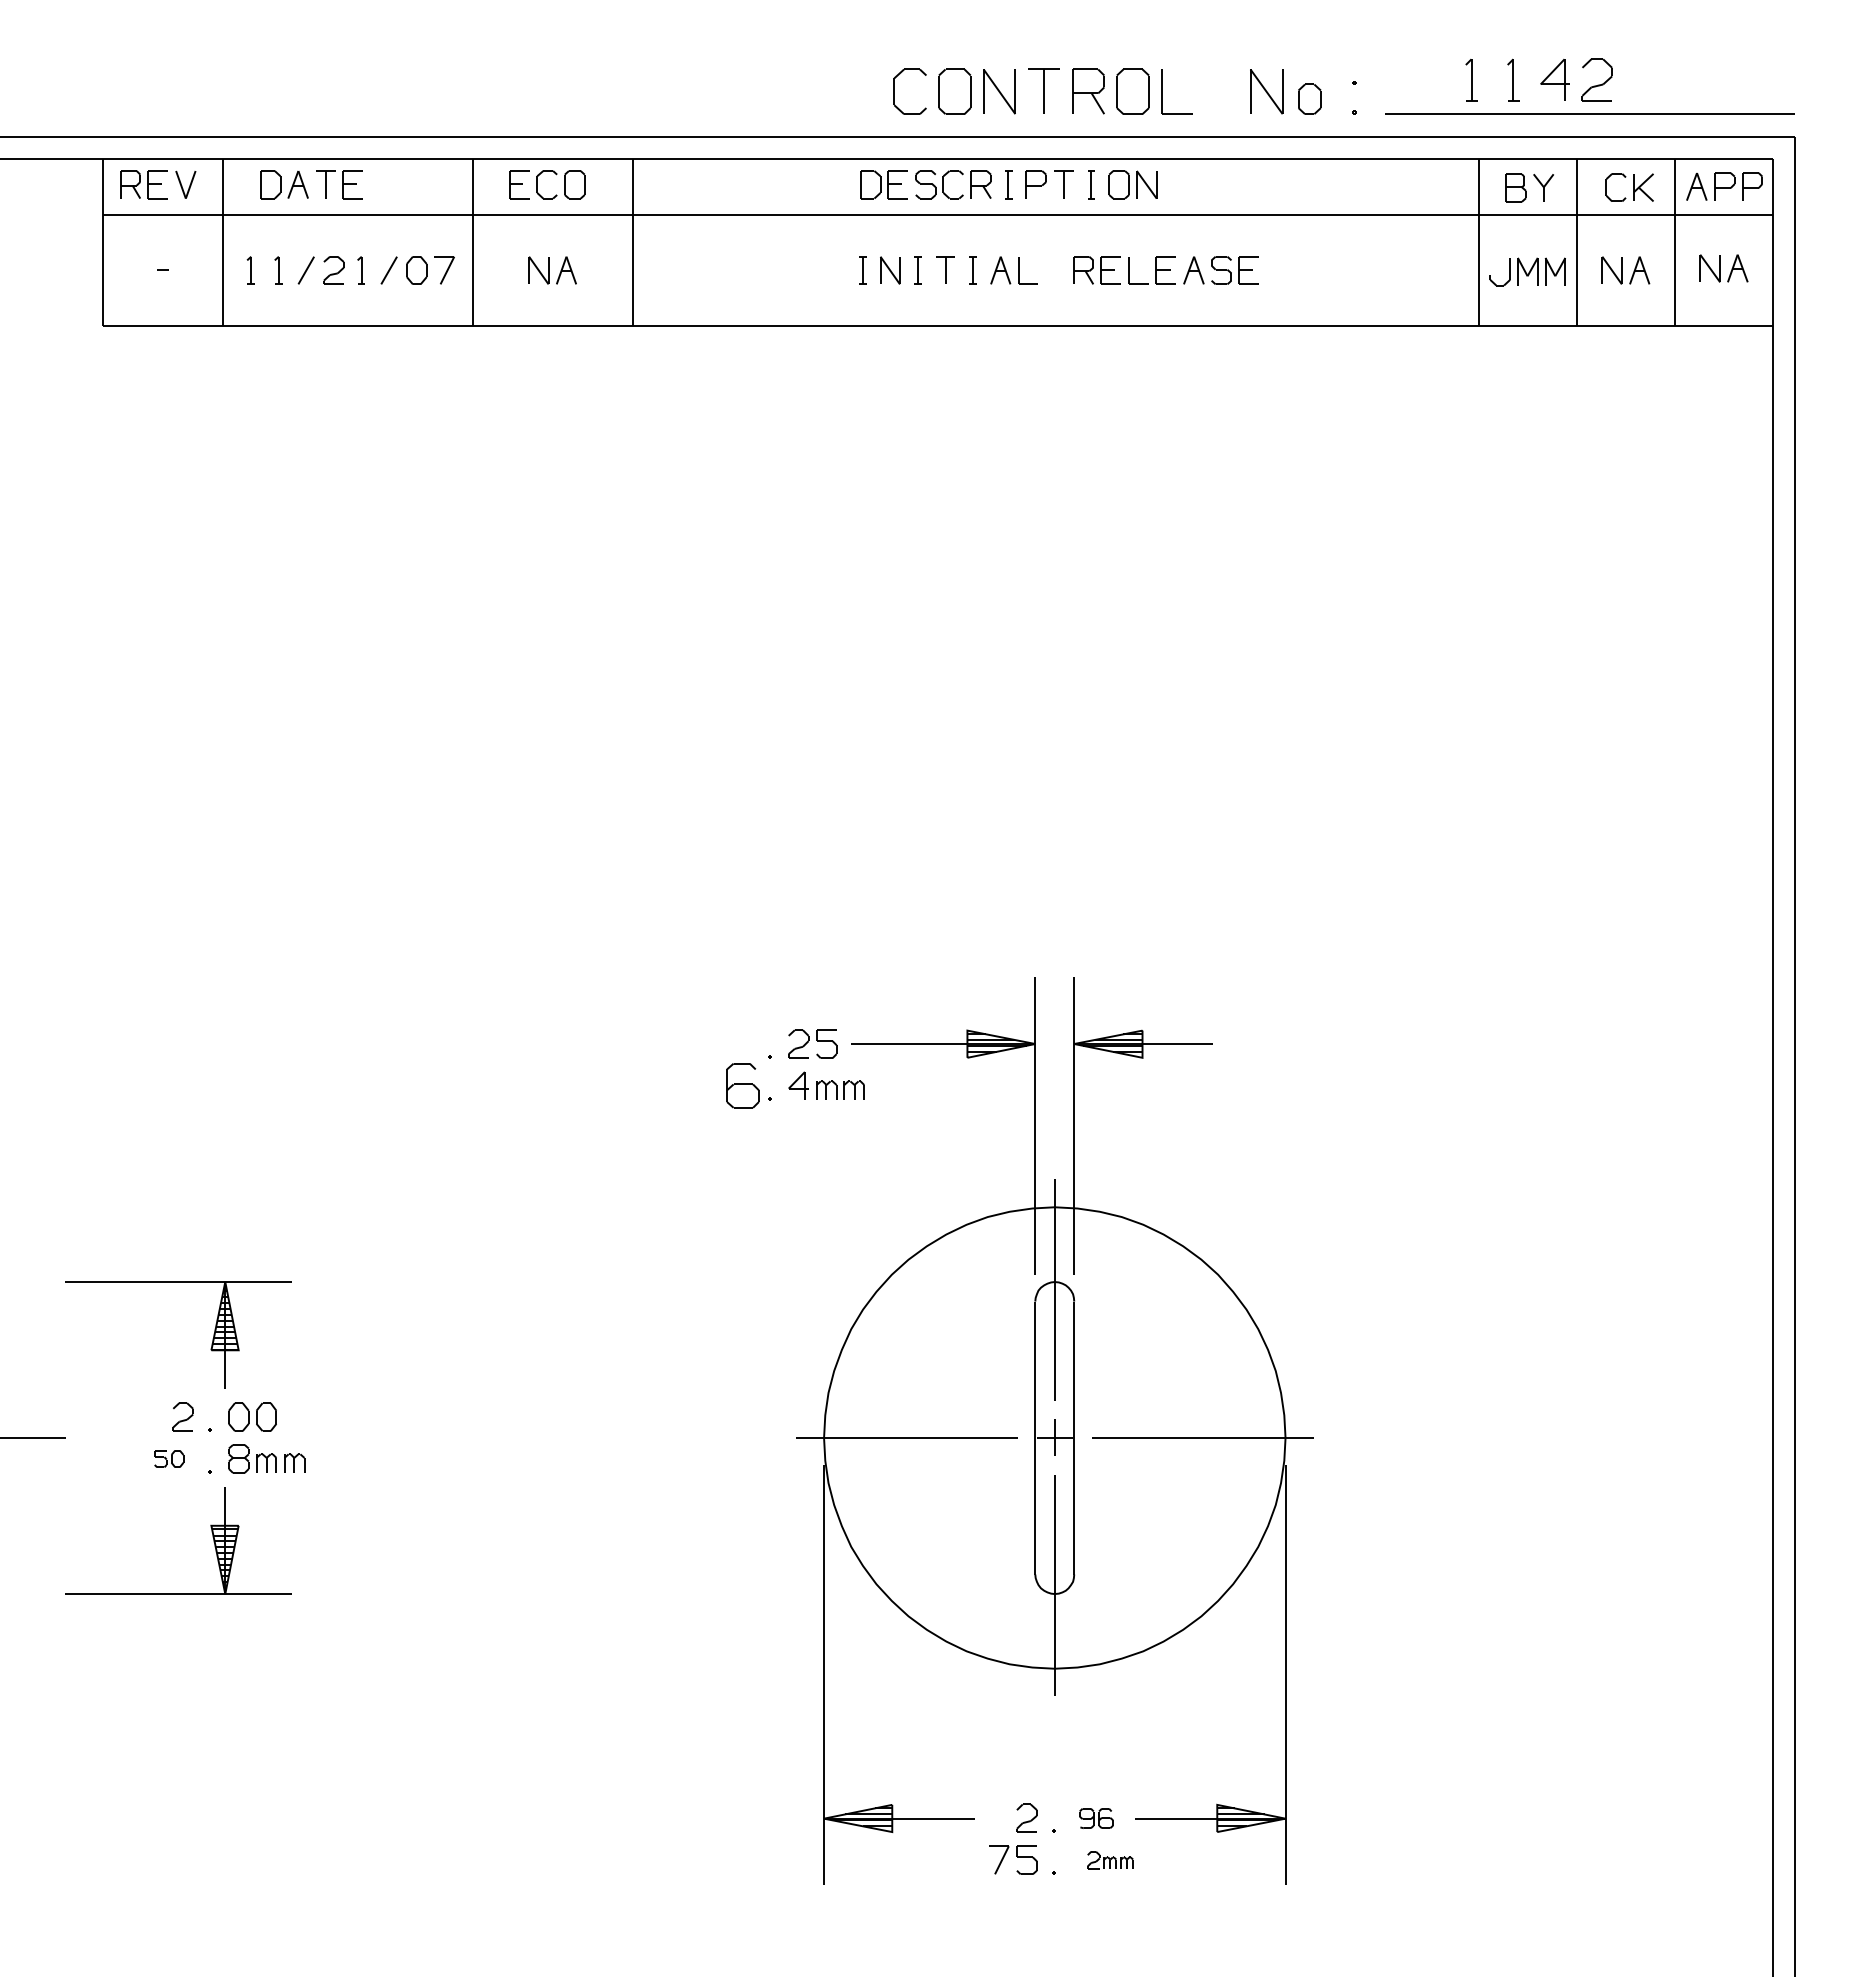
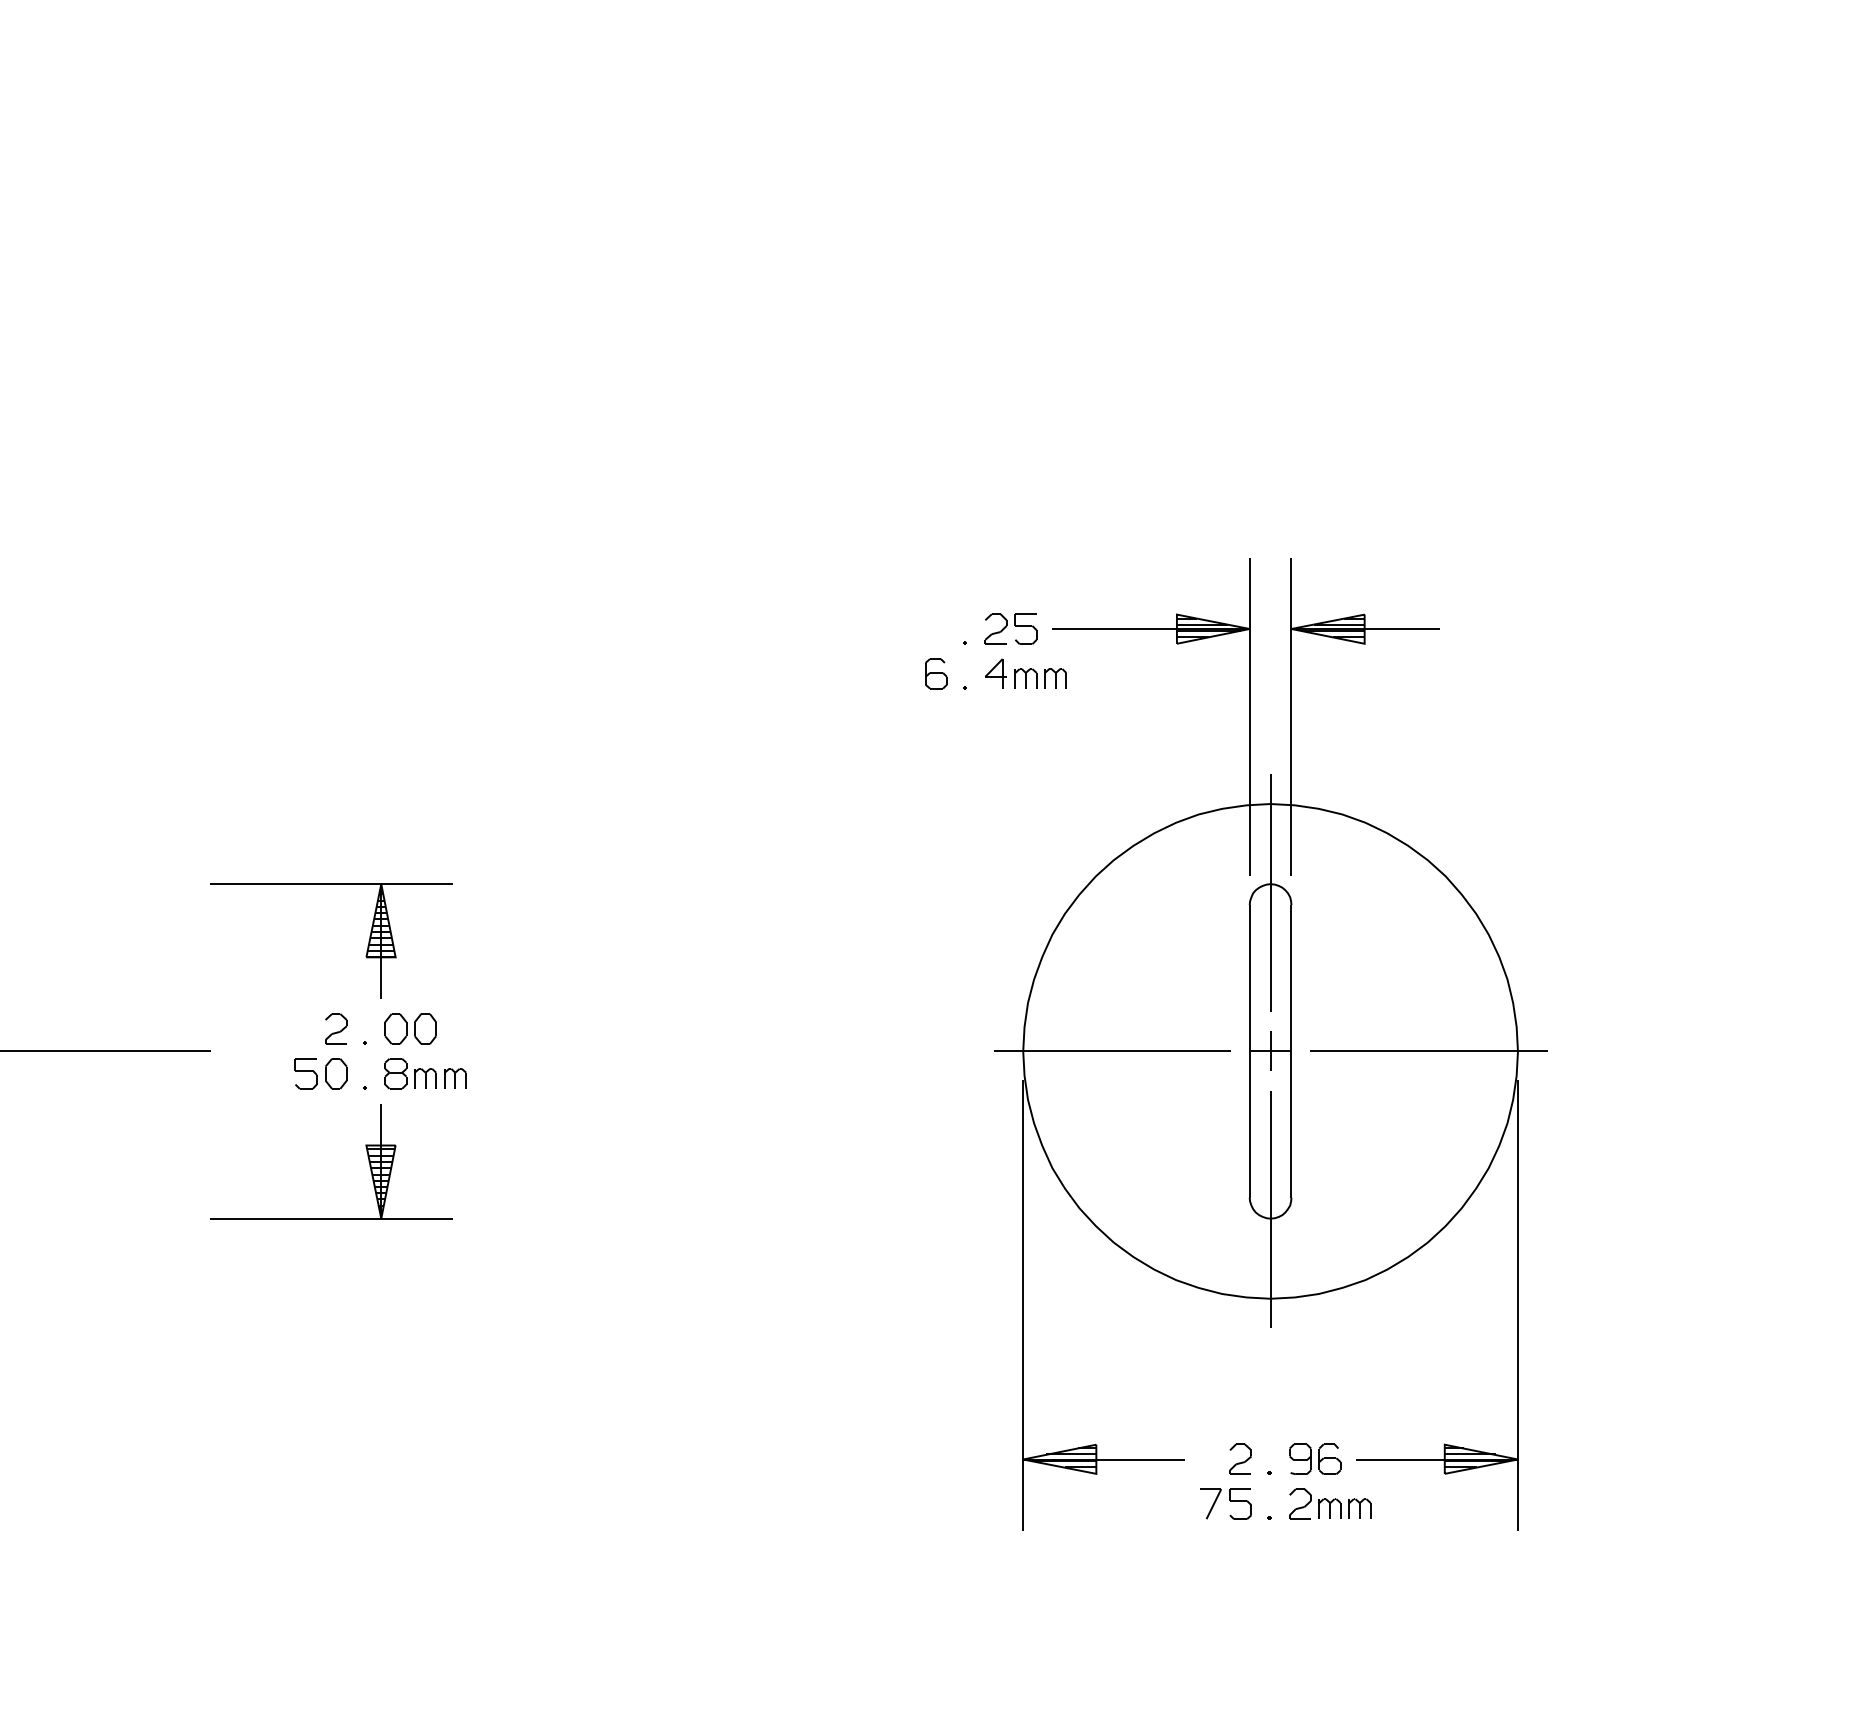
part: (742, 1085) -> (935, 673), size x0.62
part: (168, 1458) -> (320, 1073), size x1.67
part: (1096, 1818) -> (1315, 1459), size x1.43
part: (1110, 1859) -> (1330, 1503), size x1.67

